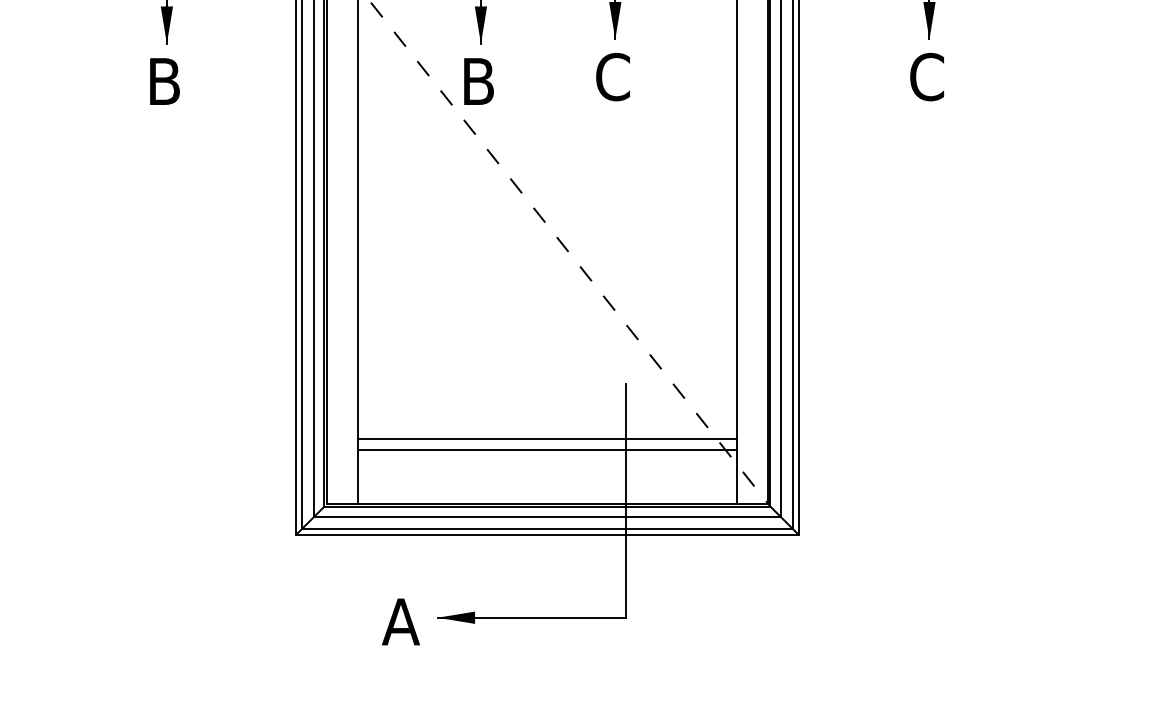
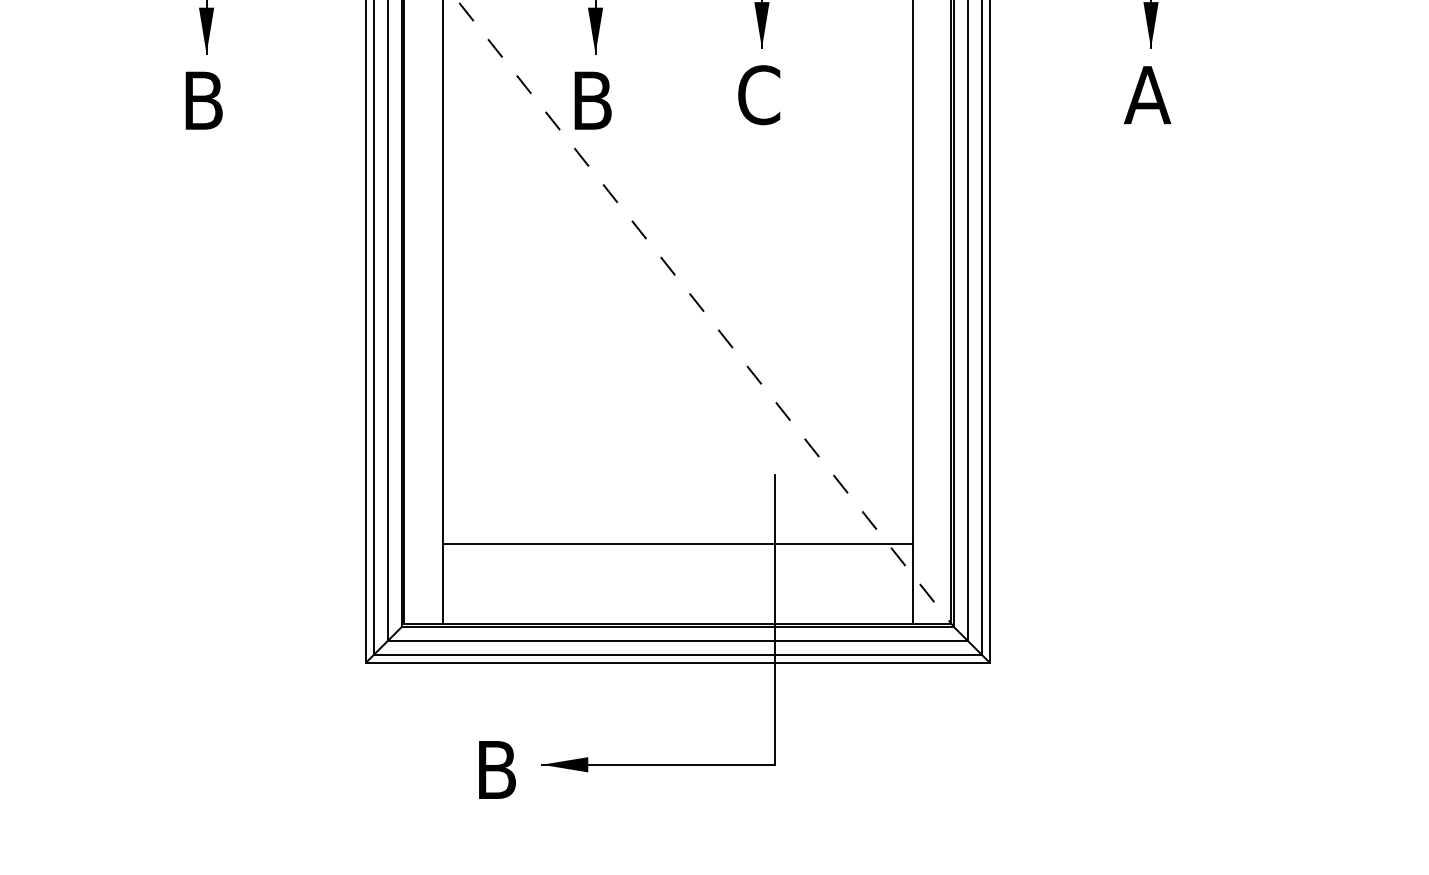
text: (926, 77) -> (1147, 95), C -> A
line: (547, 450) -> (677, 557), removed
text: (400, 621) -> (496, 769), A -> B

